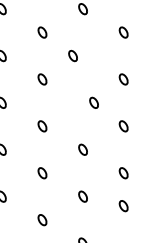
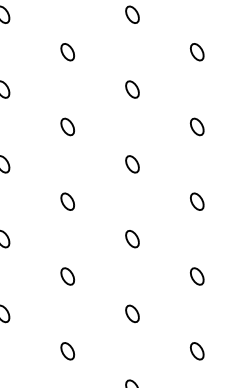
part: (72, 55) -> (131, 88), moved
part: (93, 102) -> (131, 163), moved
part: (123, 206) -> (196, 351), moved

